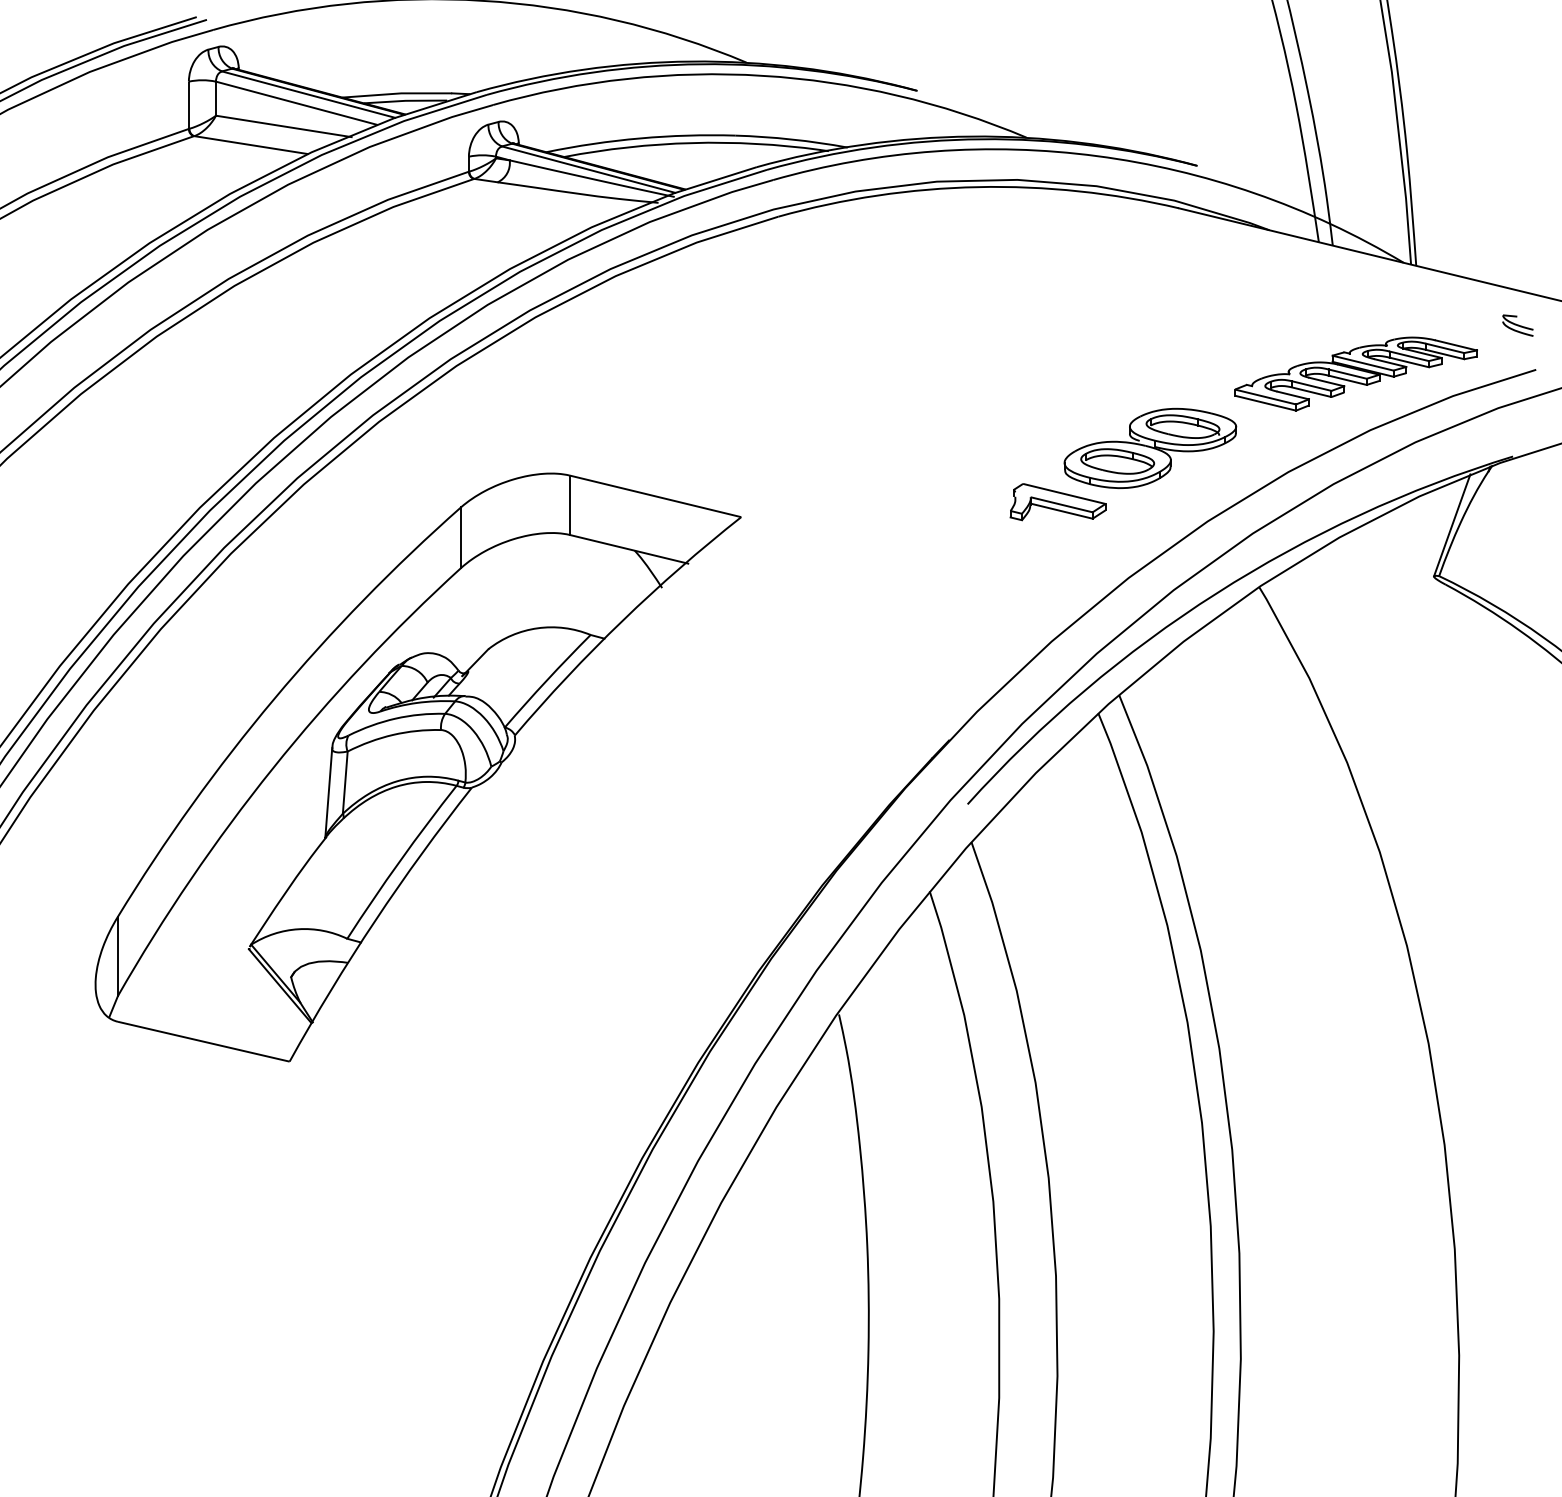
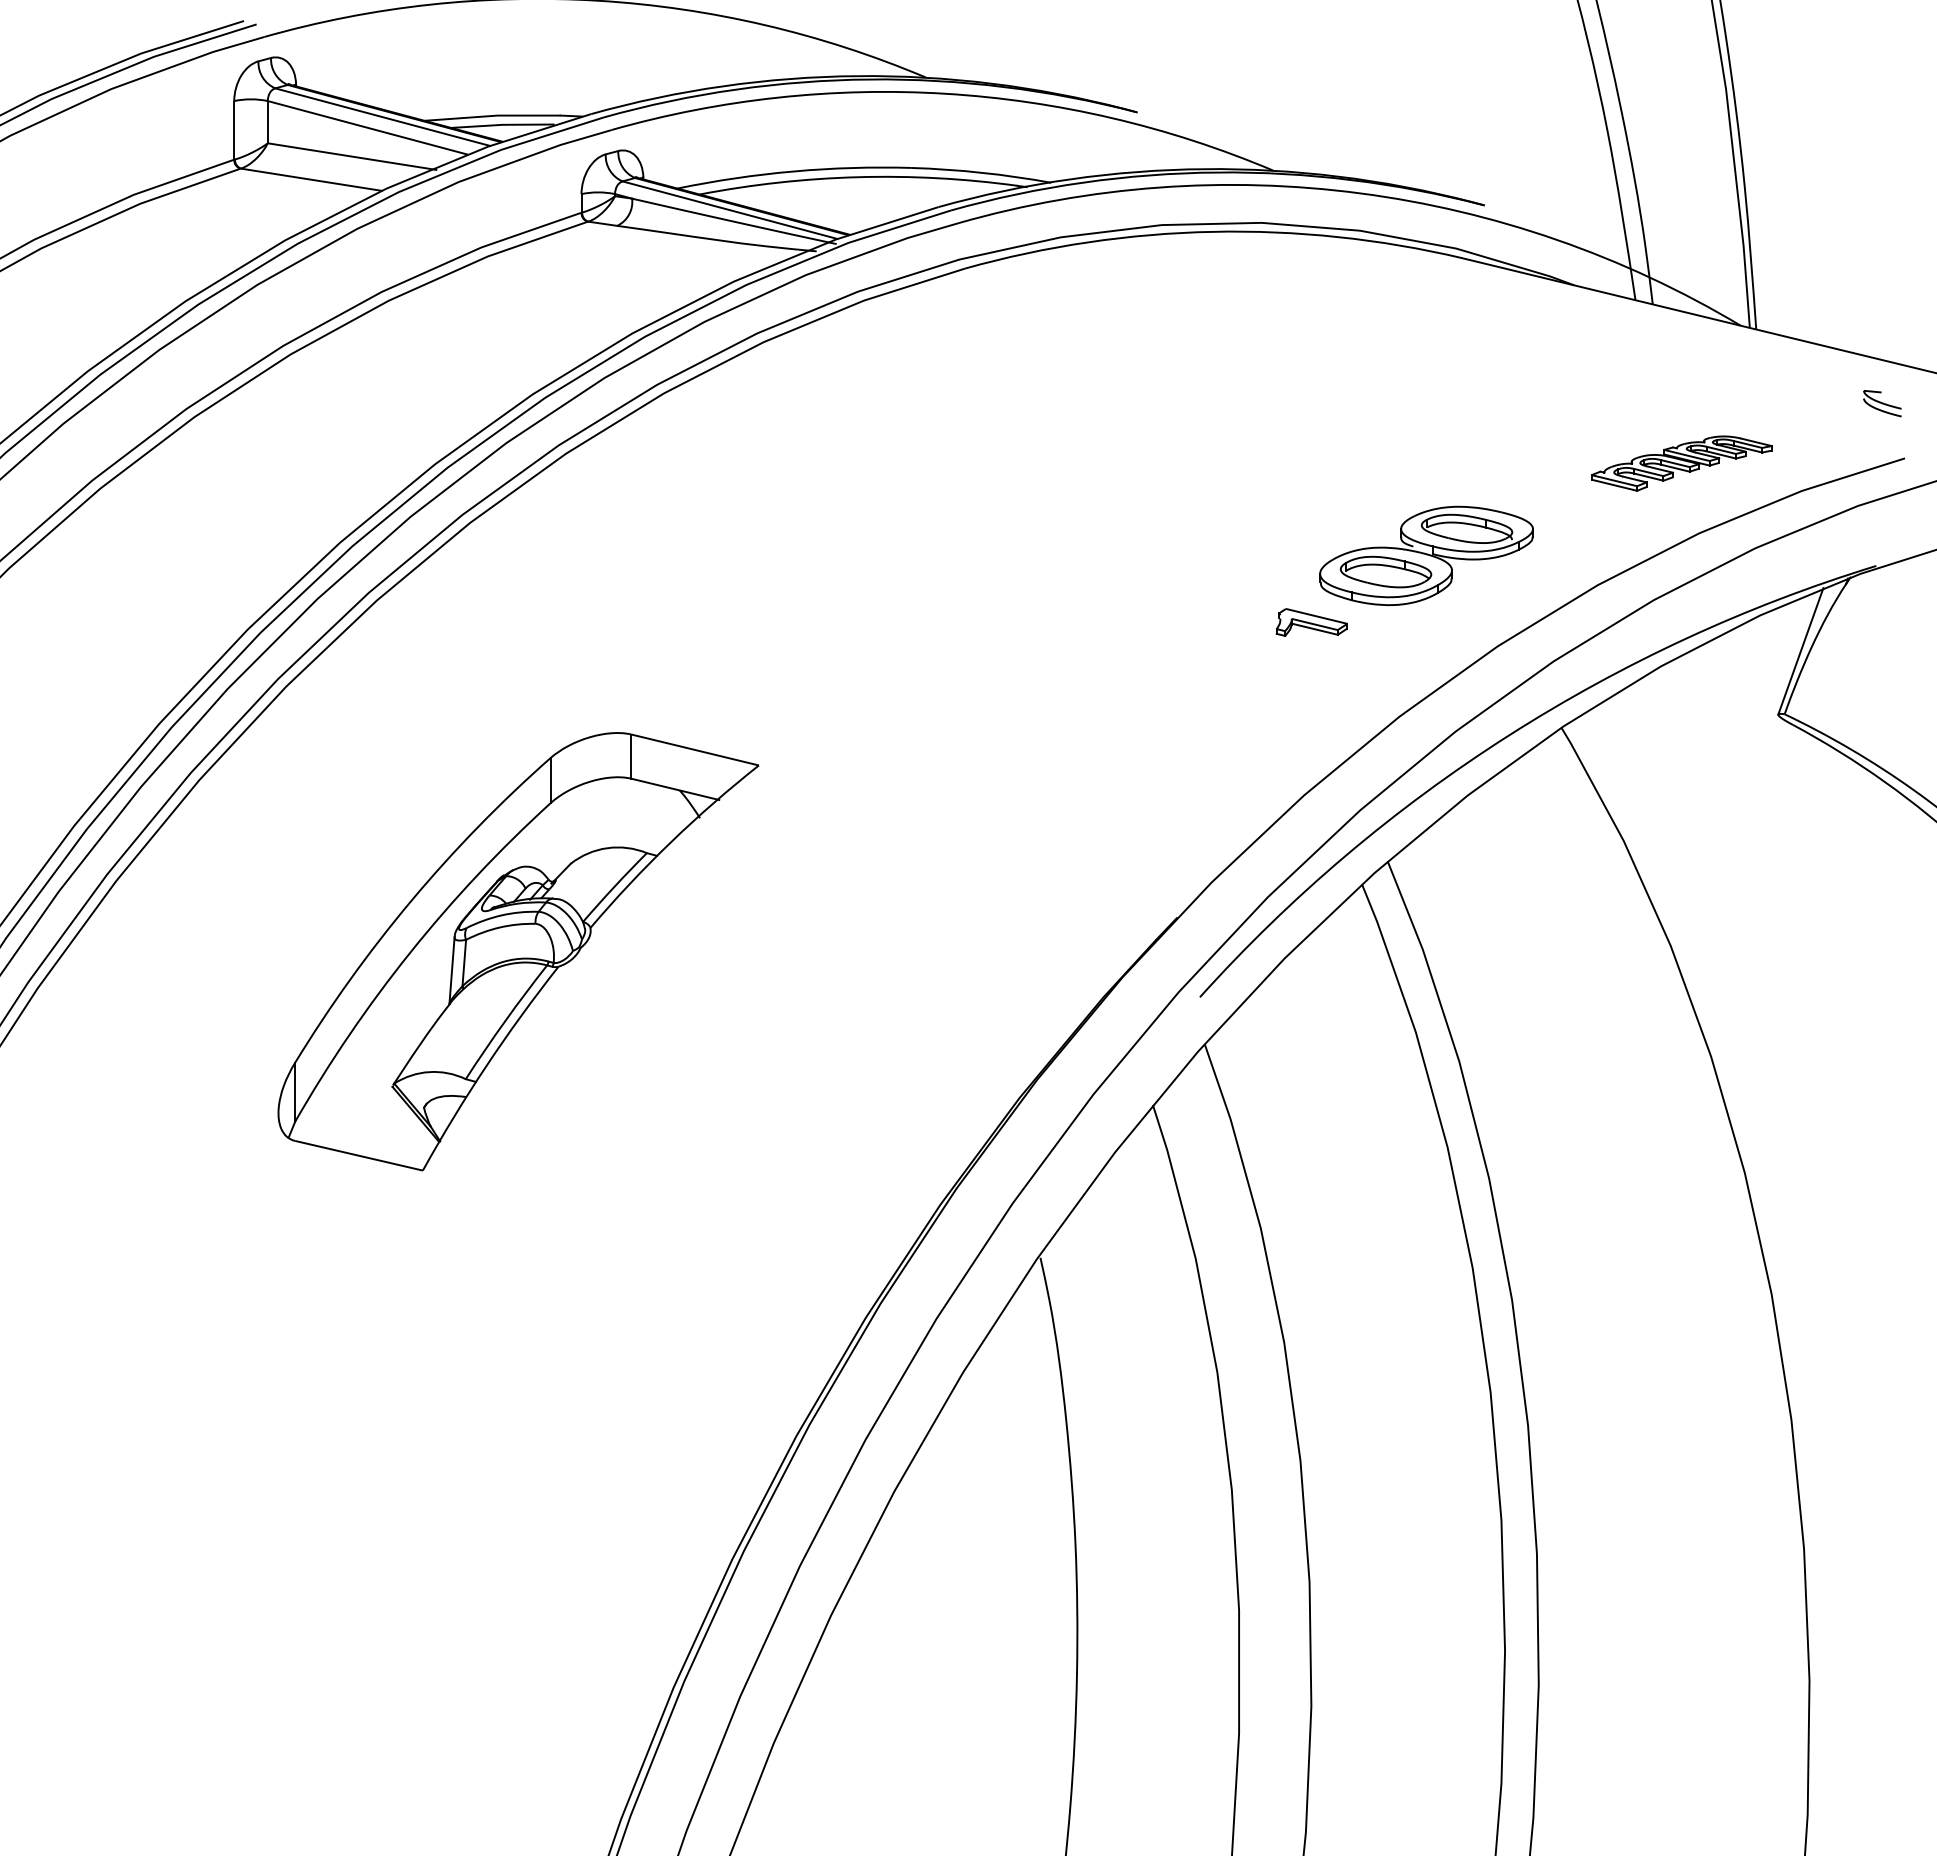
part: (1355, 373) -> (1681, 463), size x0.6
part: (1057, 502) -> (1311, 622), size x0.6
part: (418, 767) -> (518, 951), size x0.6

